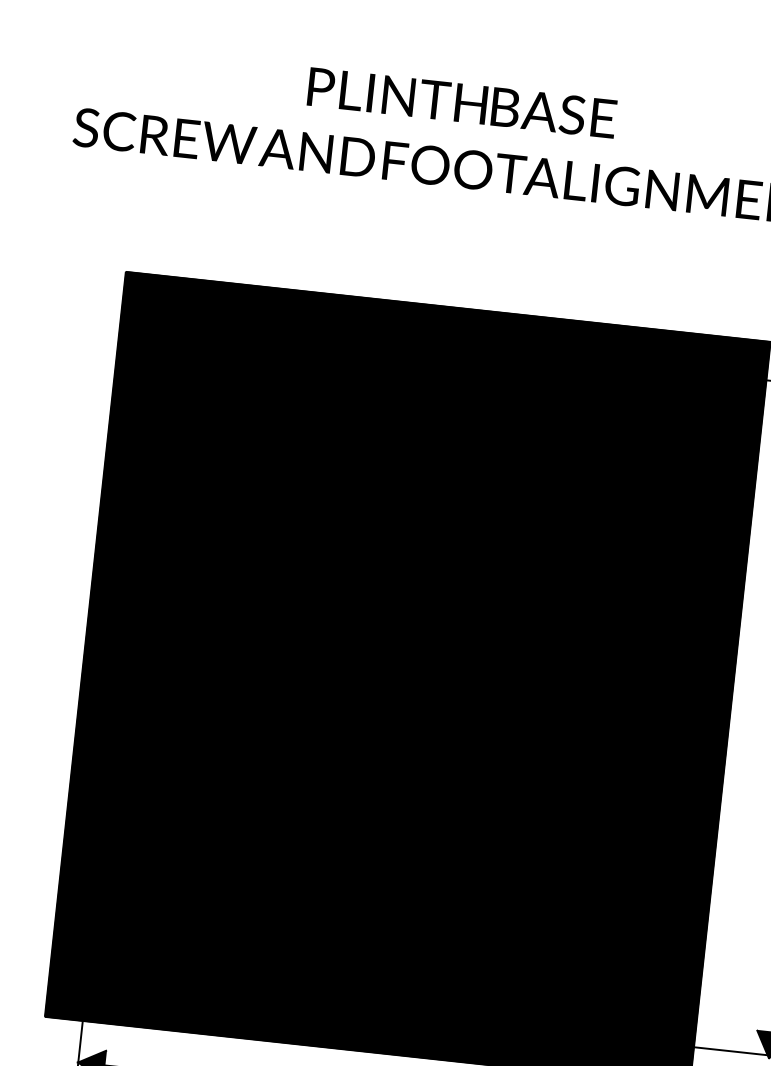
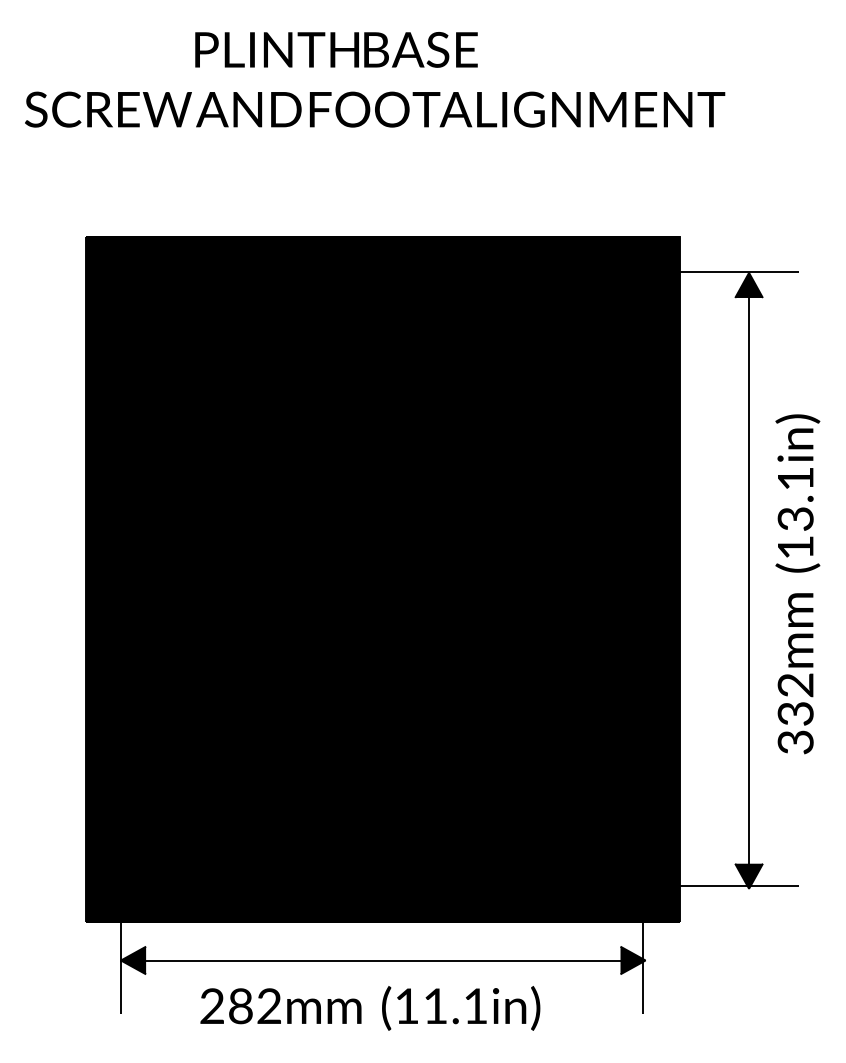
text: (462, 102) -> (336, 49), moved

